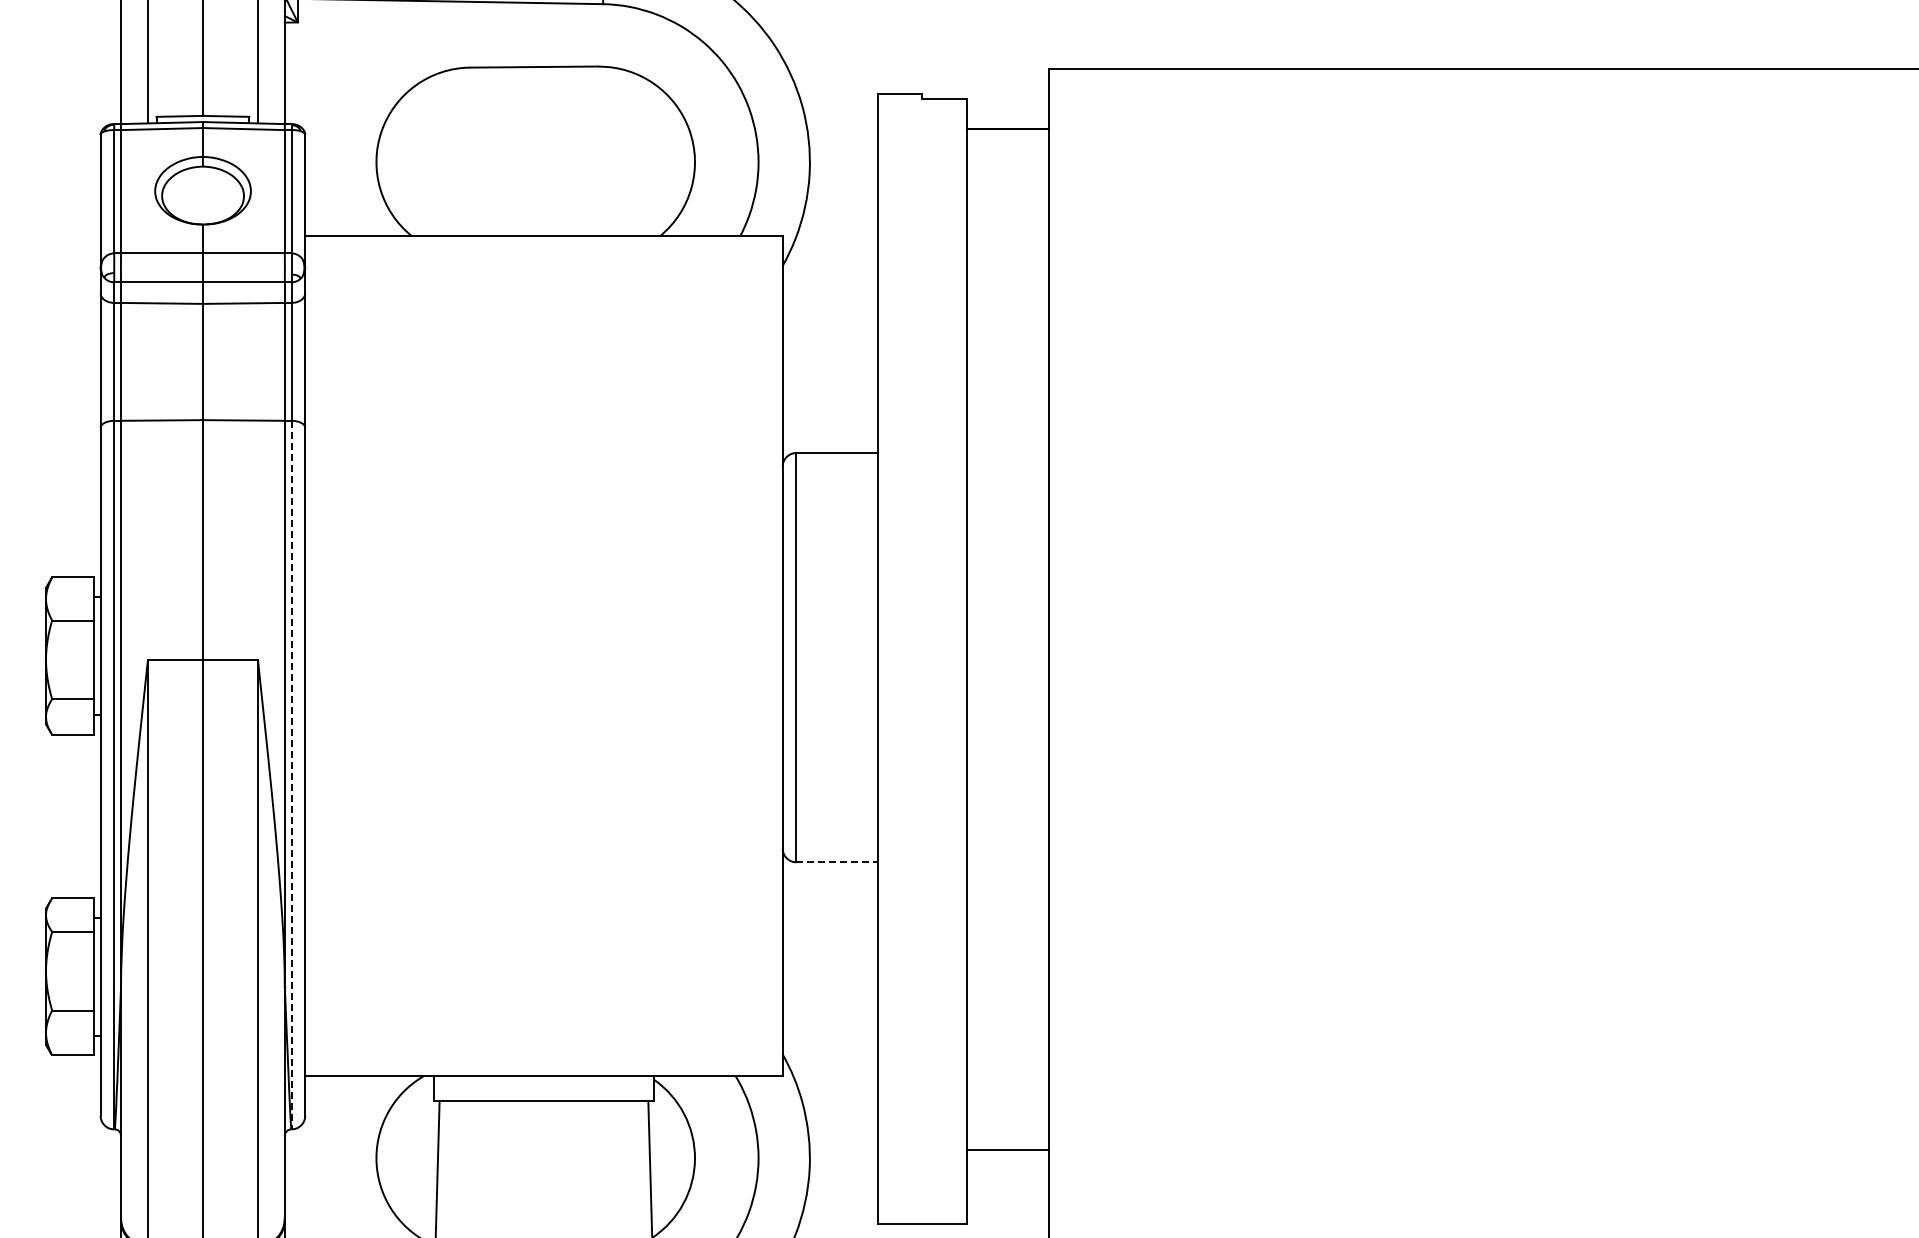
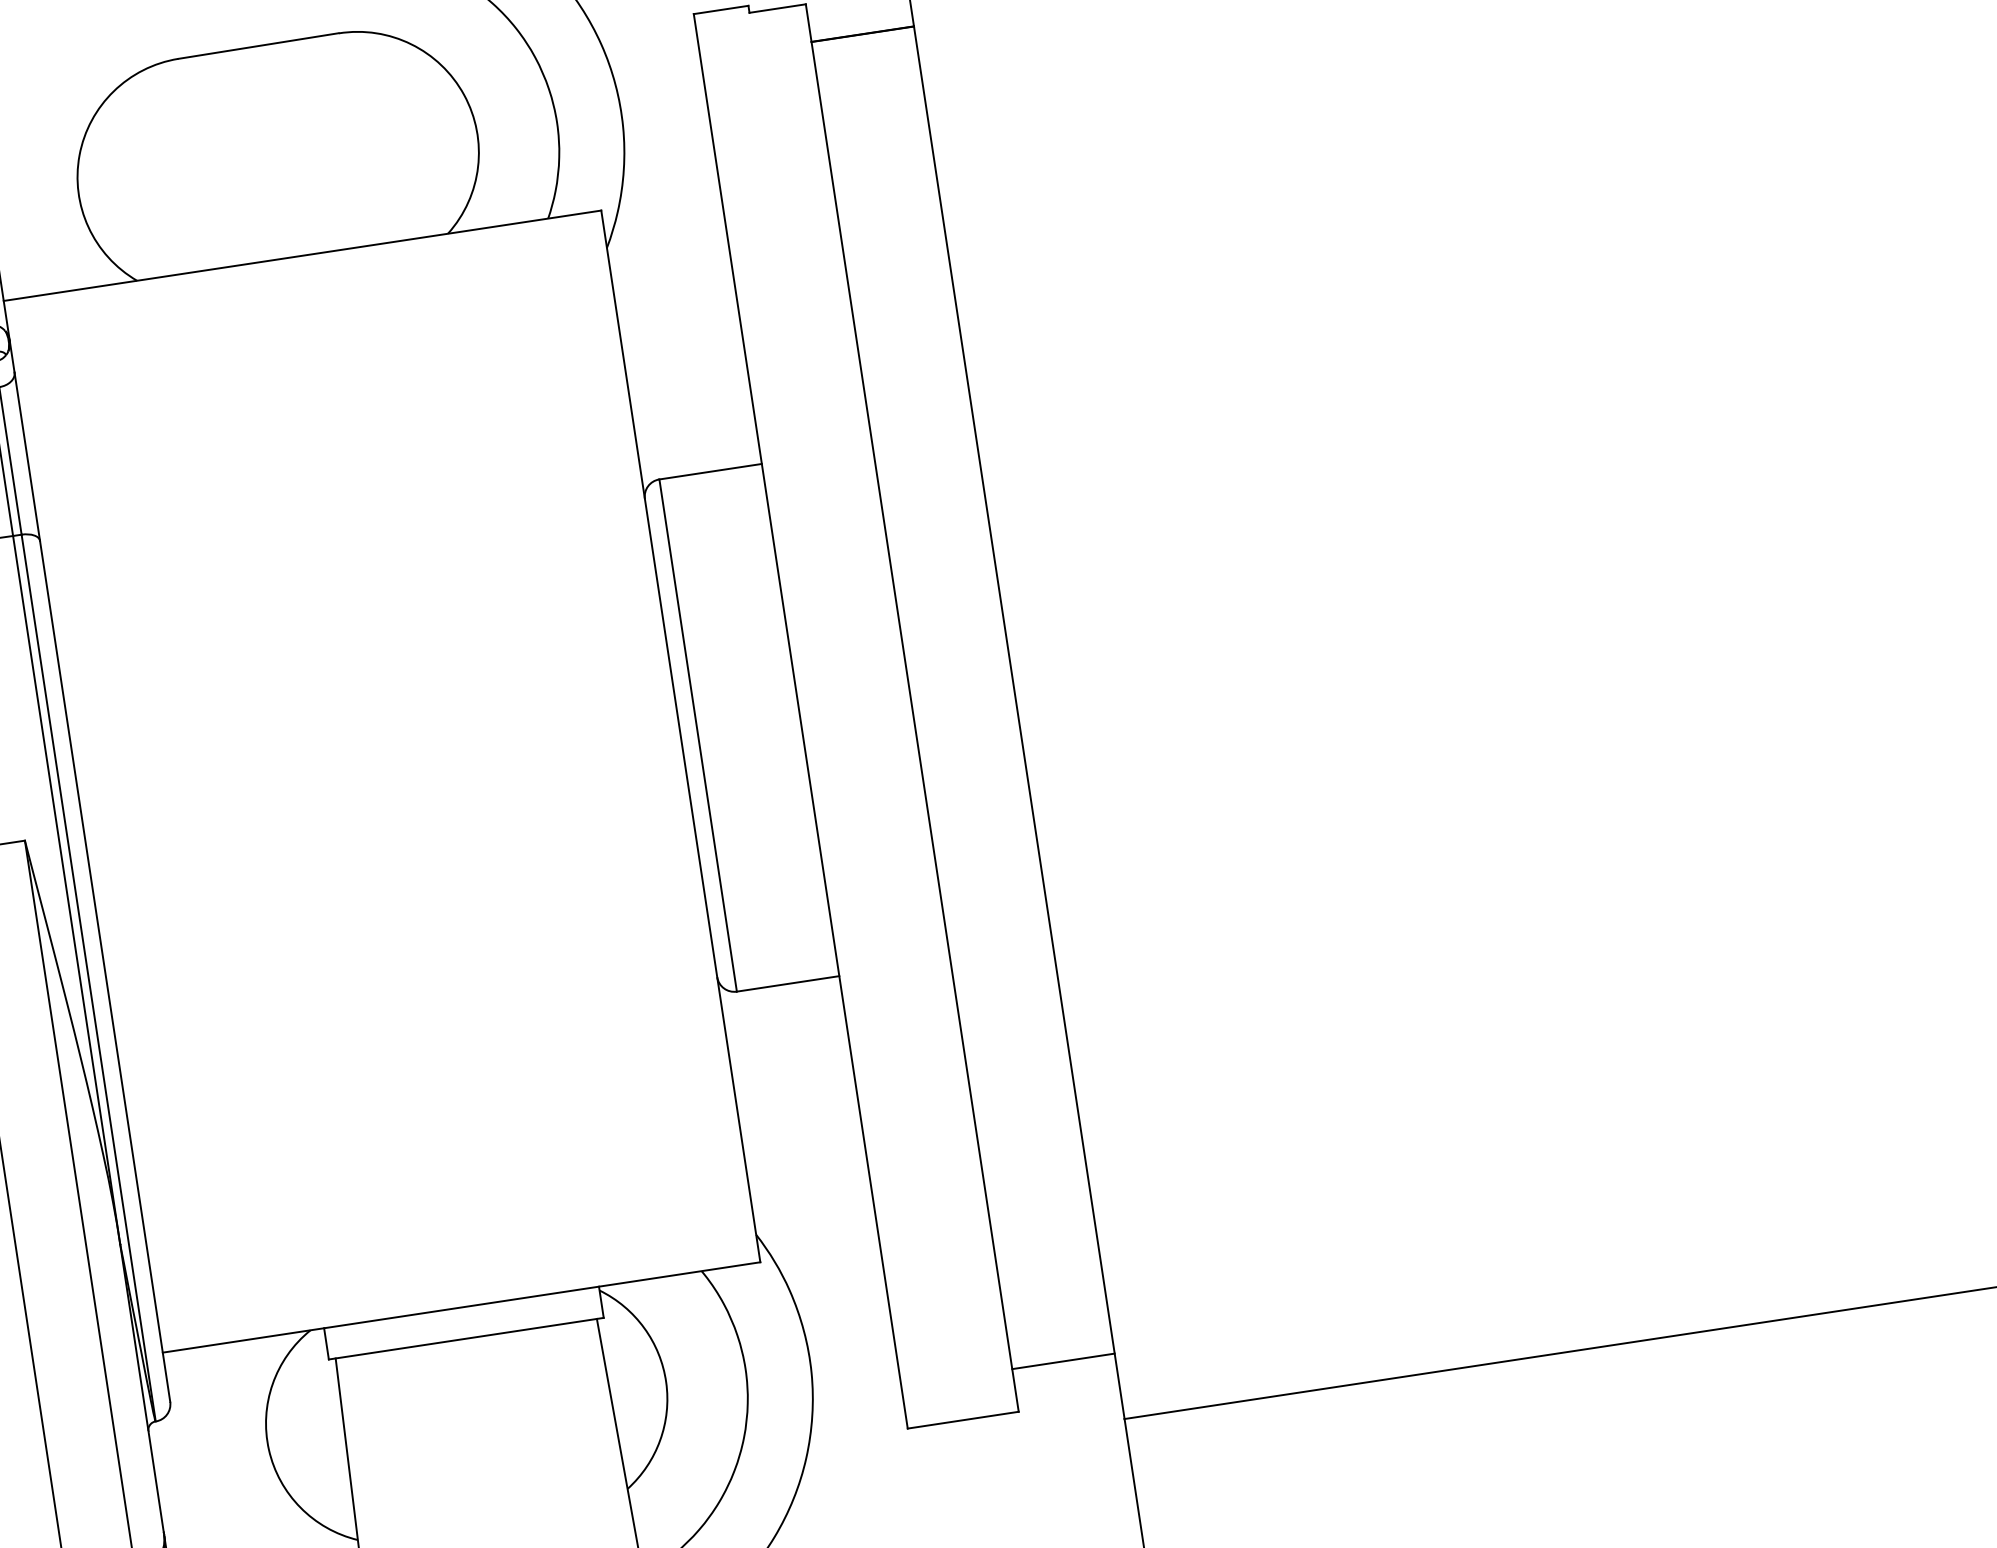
line: (291, 775) -> (88, 978), dashed -> solid
line: (837, 862) -> (788, 984), dashed -> solid
line: (1007, 1149) -> (1063, 1361), moved

